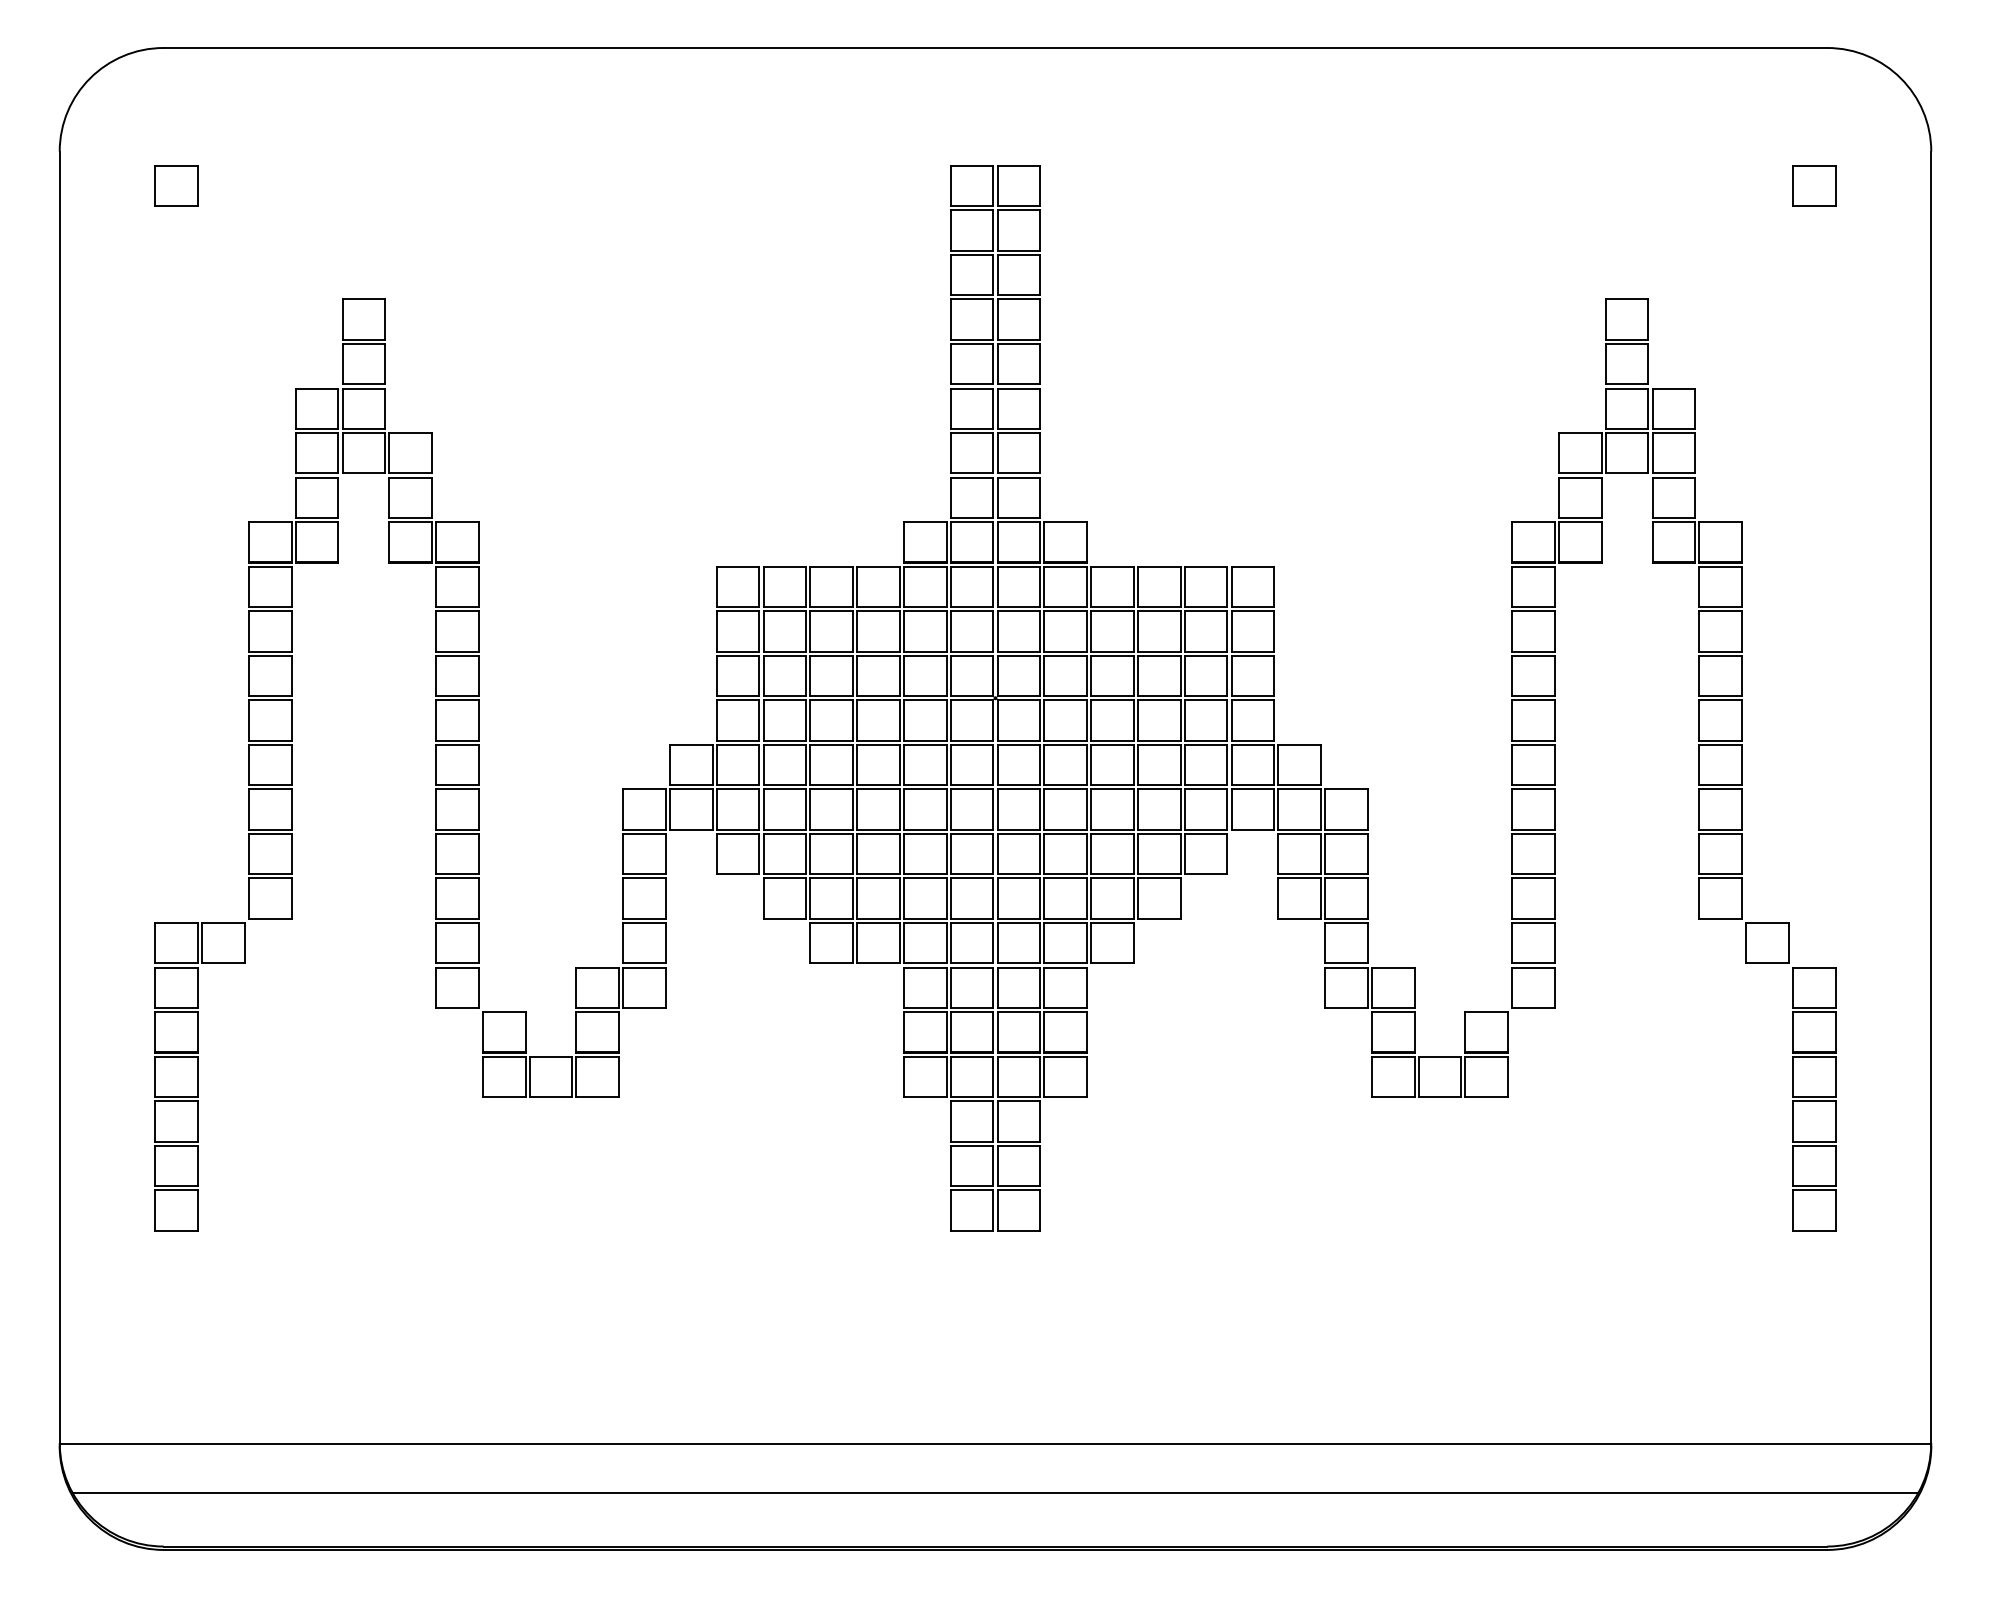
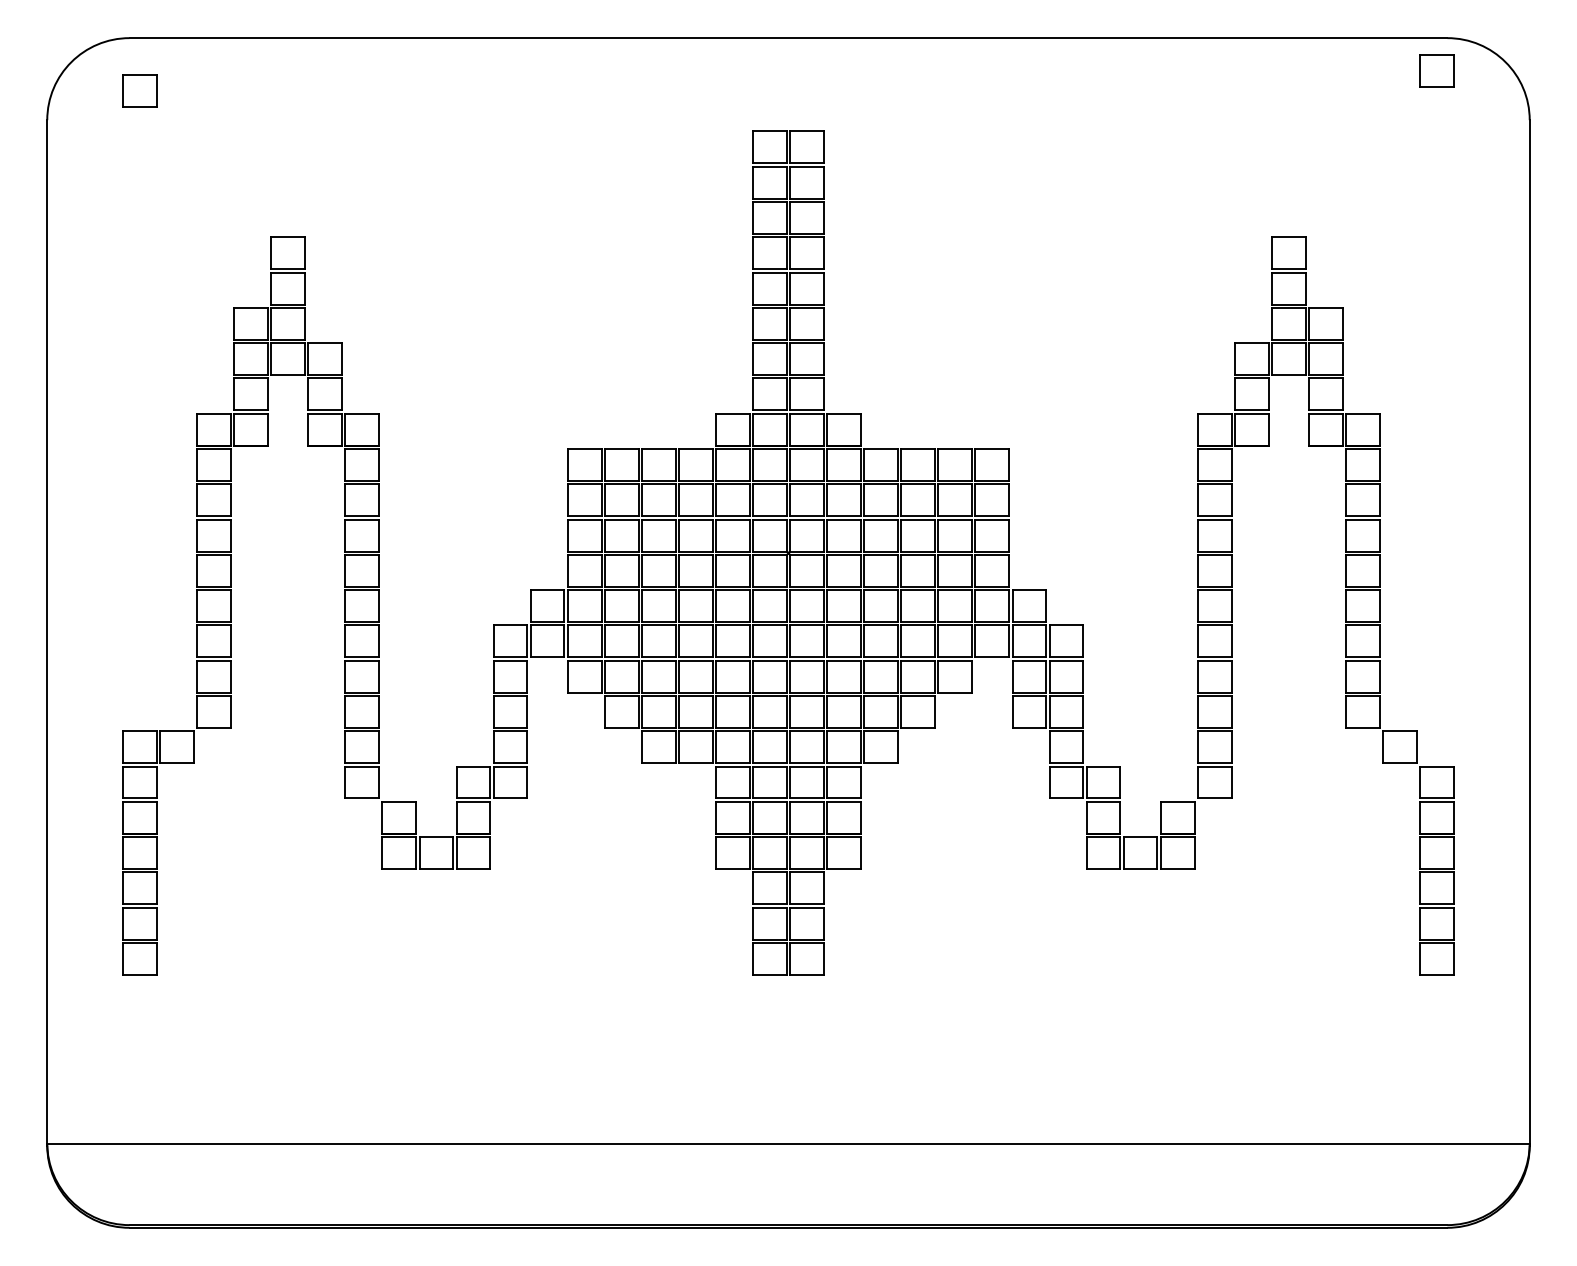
part: (176, 185) -> (139, 90), moved
part: (1814, 185) -> (1437, 70), moved
line: (995, 1493) -> (788, 1183), removed

